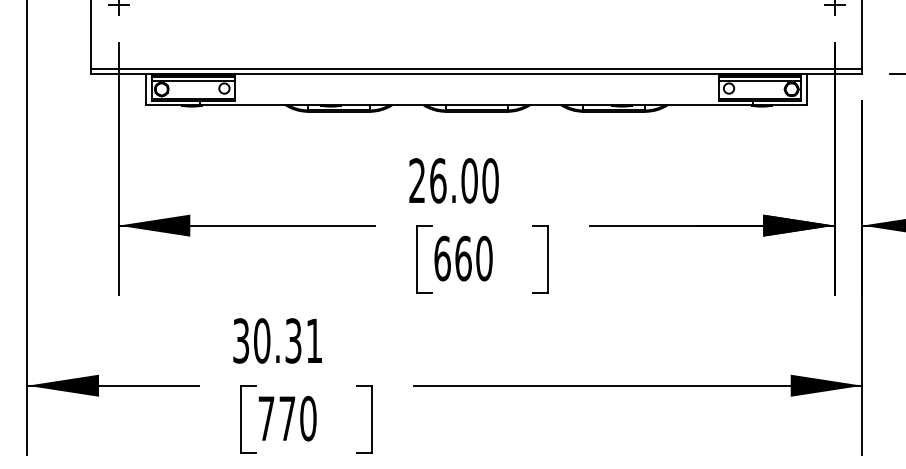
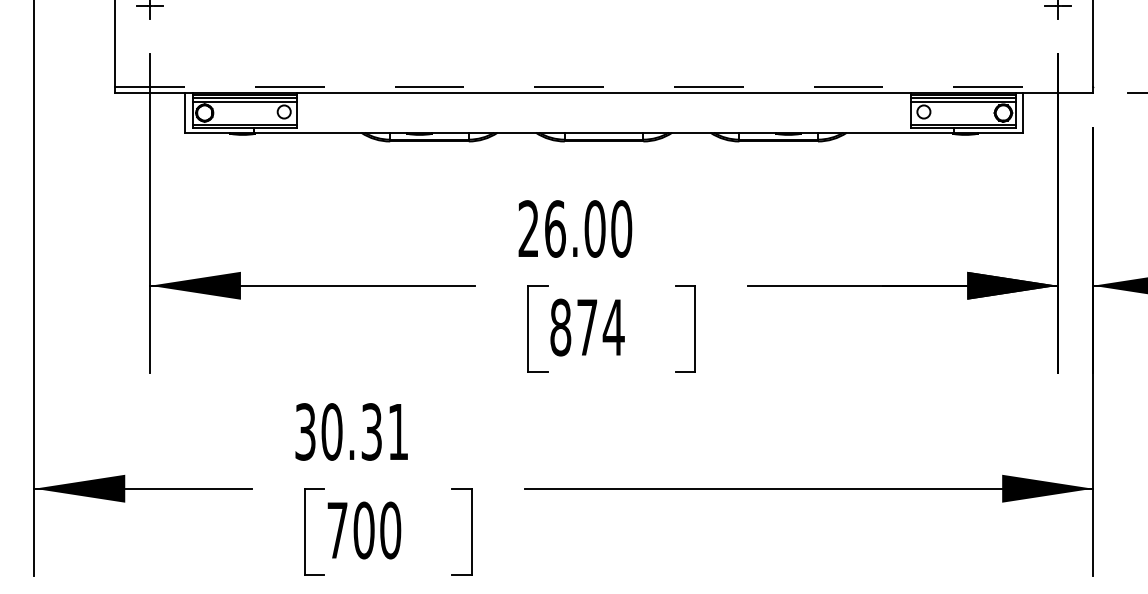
line: (477, 68) -> (604, 86), solid -> dashed
text: (463, 258) -> (587, 327), 660 -> 874
text: (286, 418) -> (363, 530), 770 -> 700

